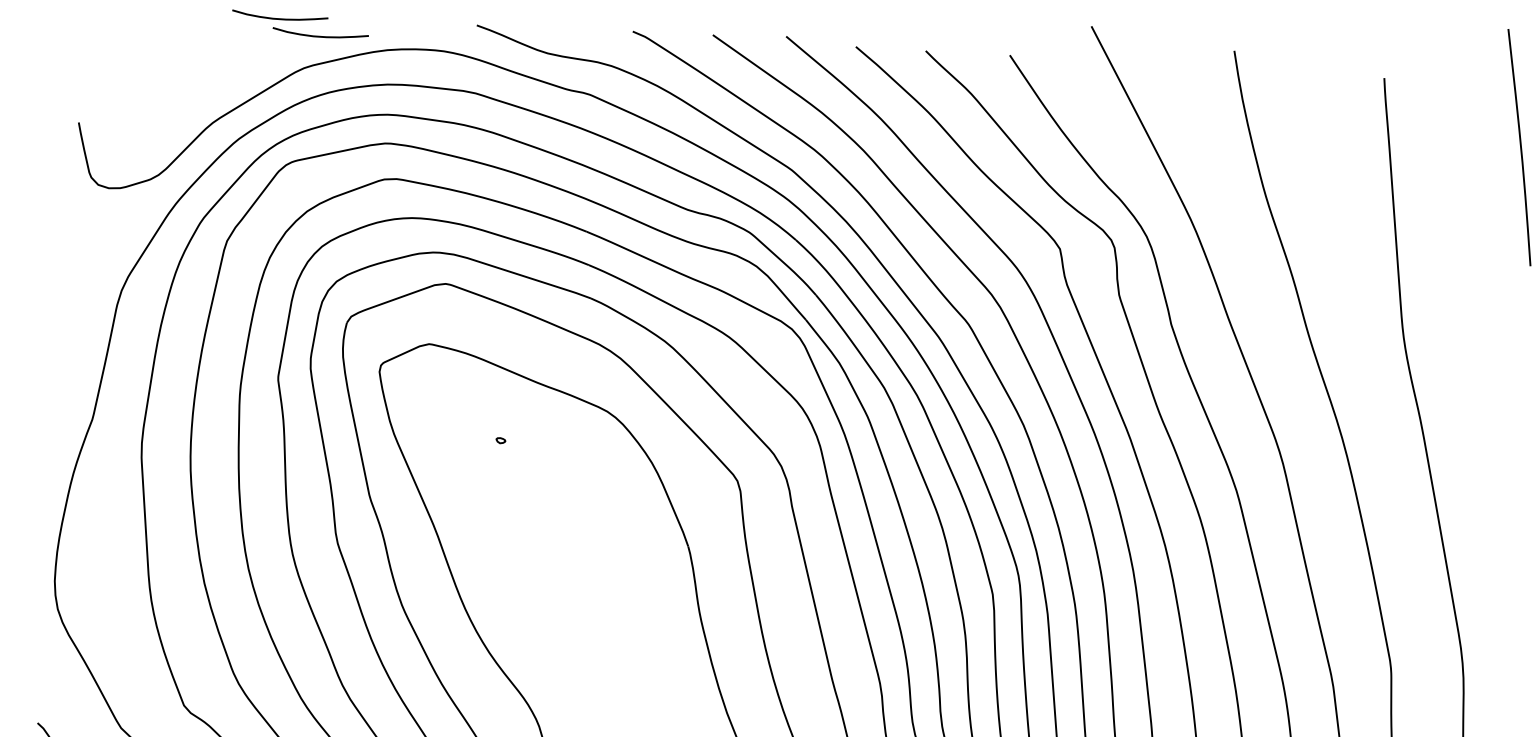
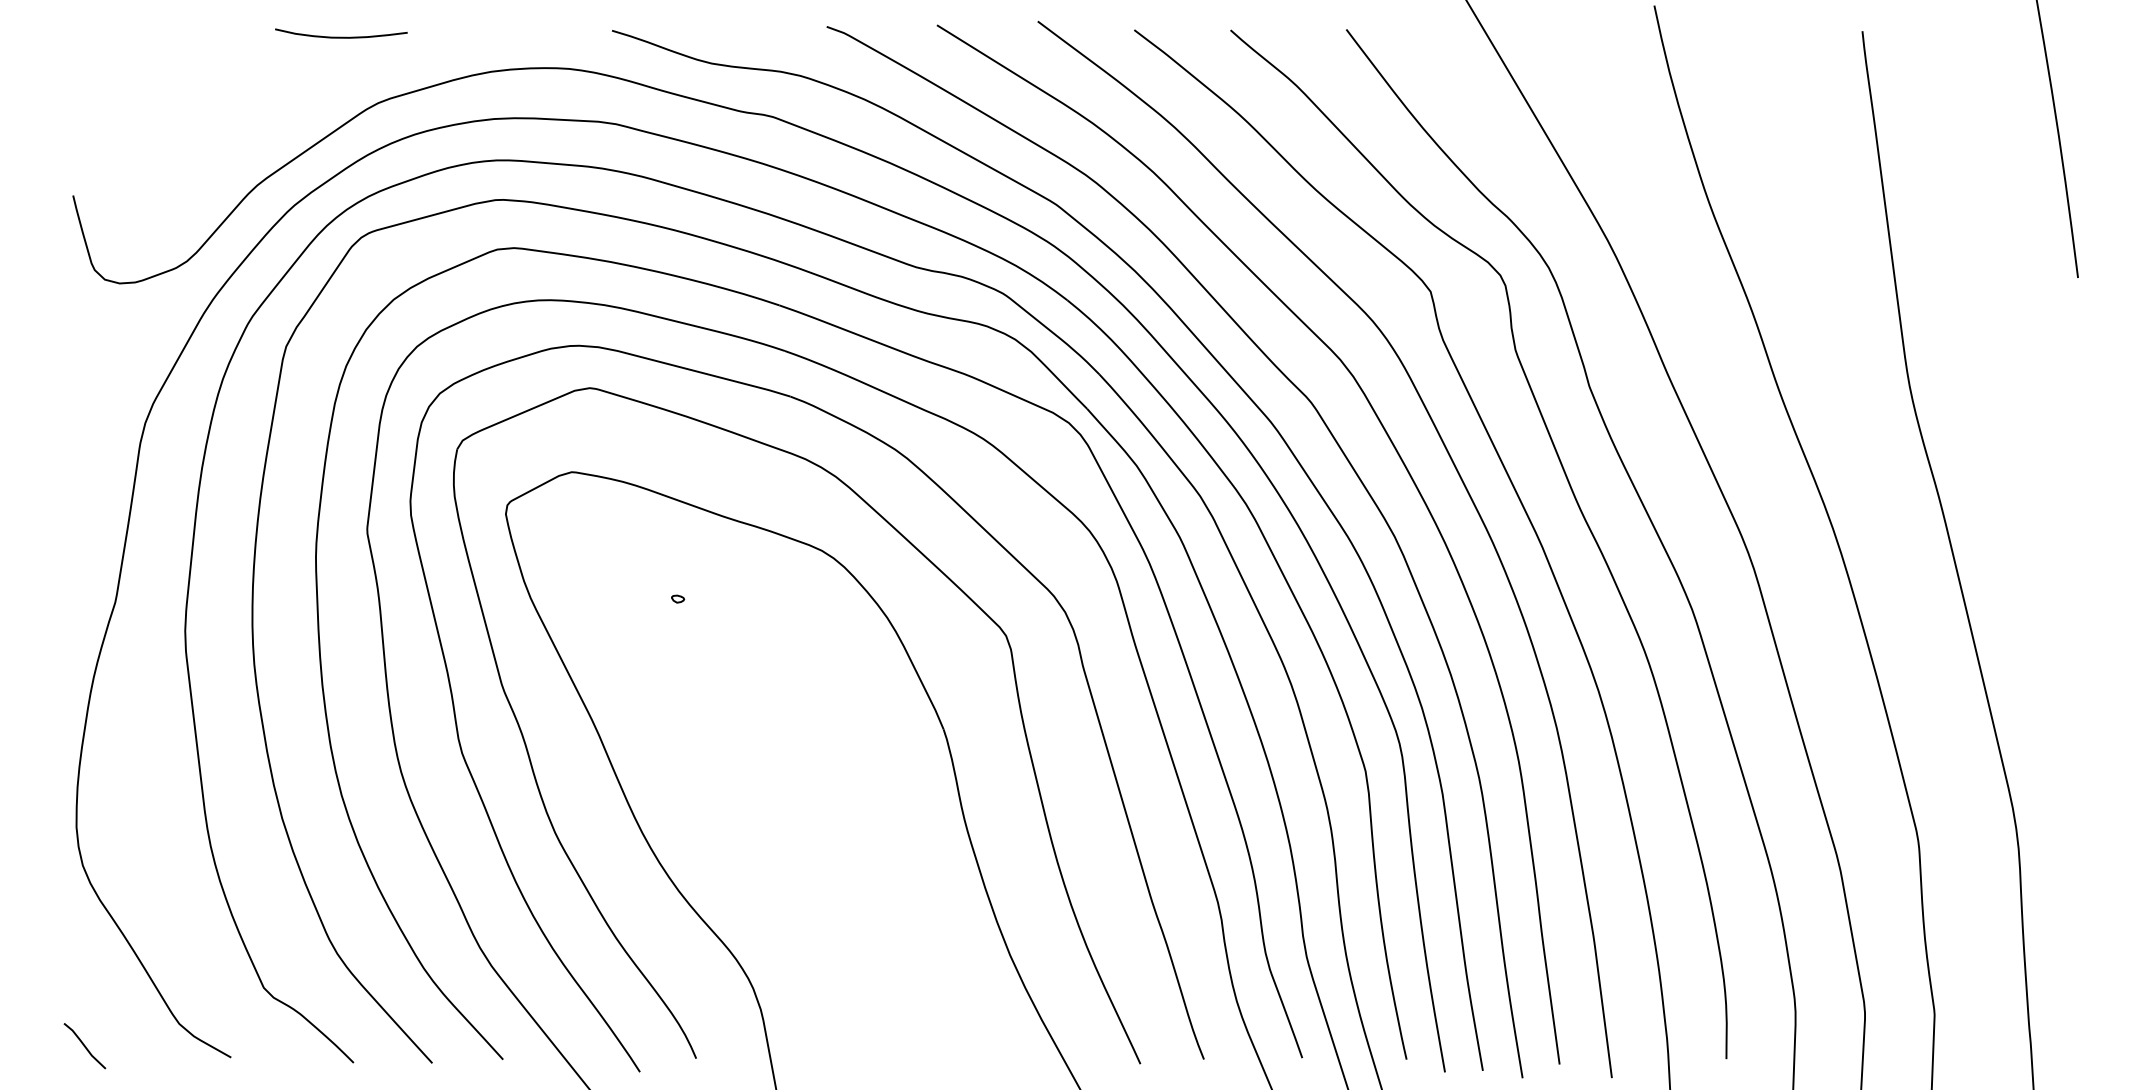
curve: (320, 35) -> (398, 57), removed

